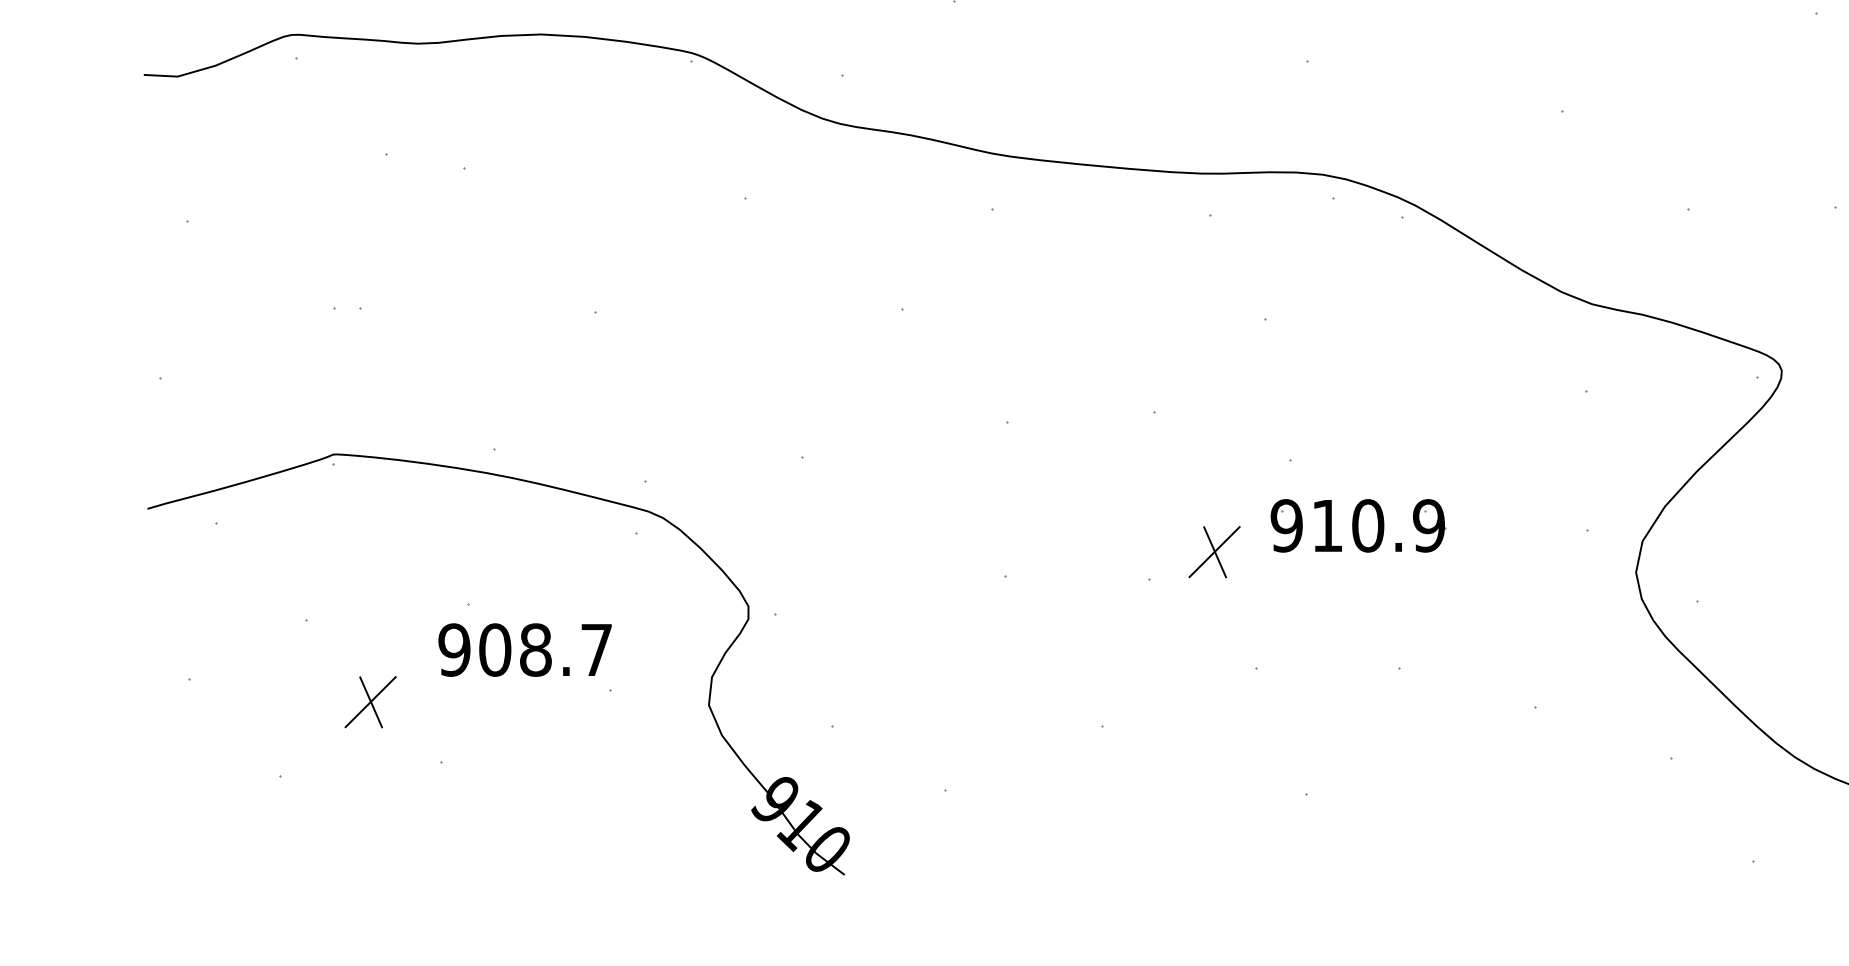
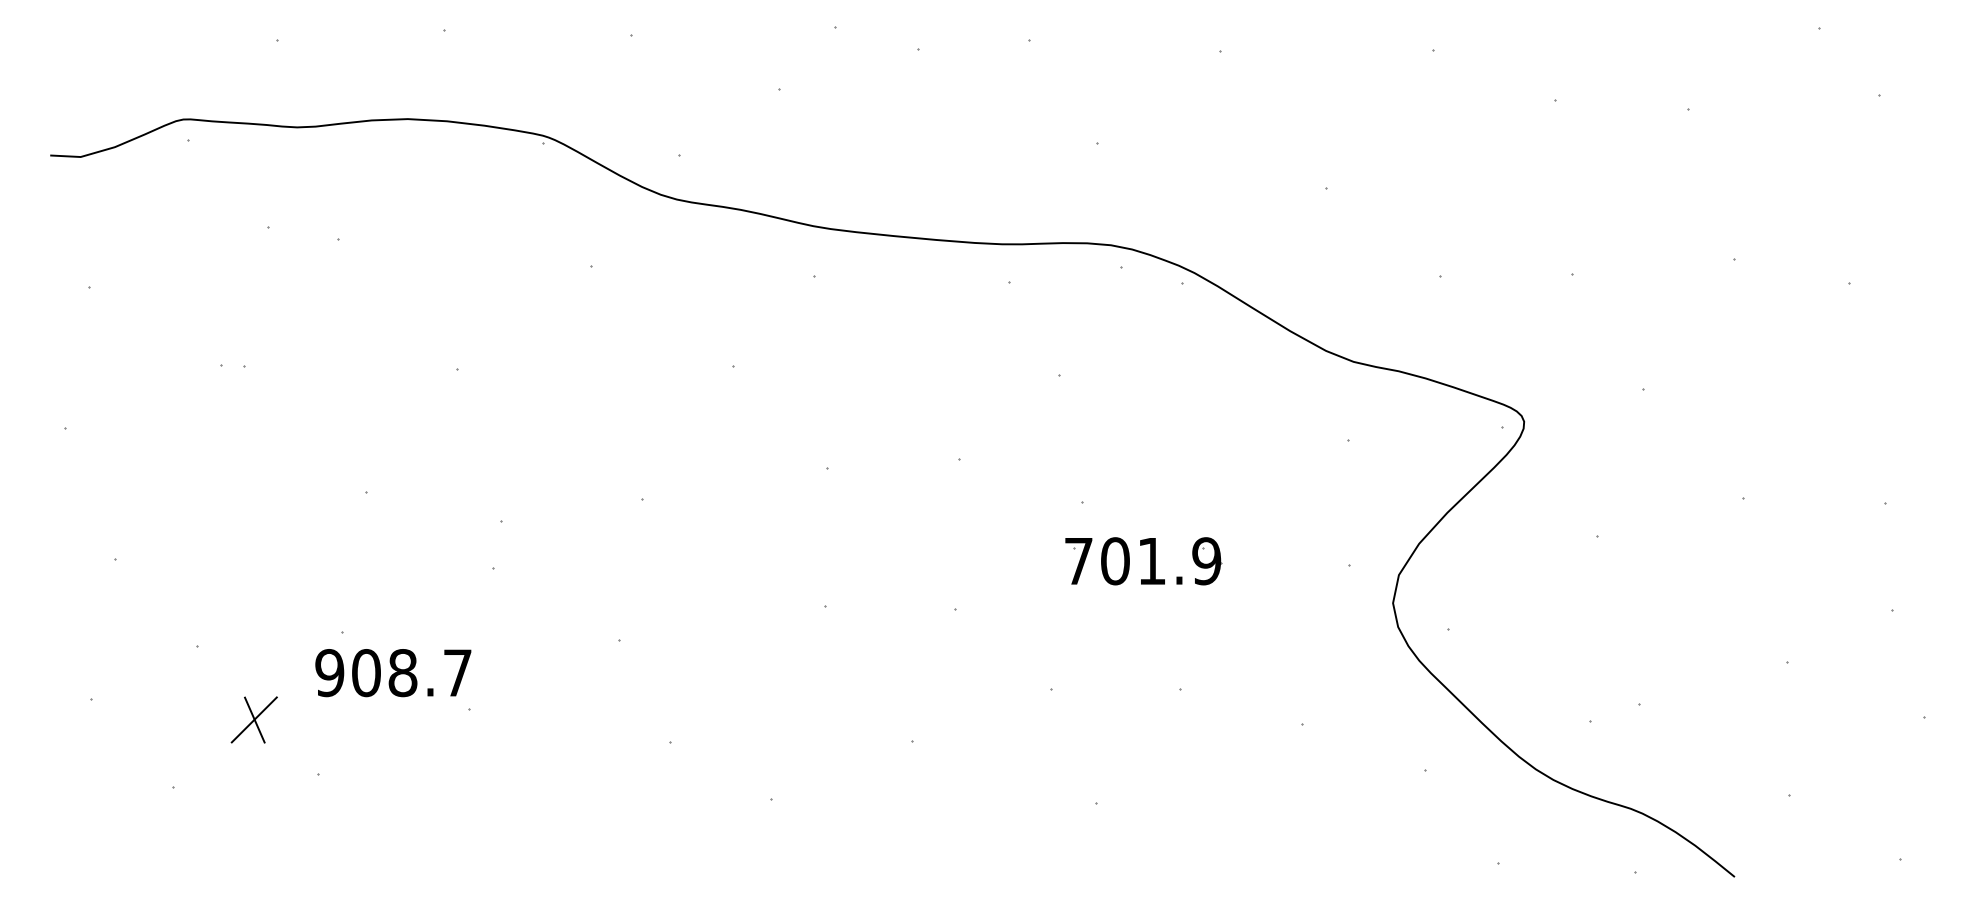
part: (537, 485) -> (404, 524), removed
text: (1327, 526) -> (1115, 561), 910.9 -> 701.9
part: (1214, 551) -> (1013, 584), removed

